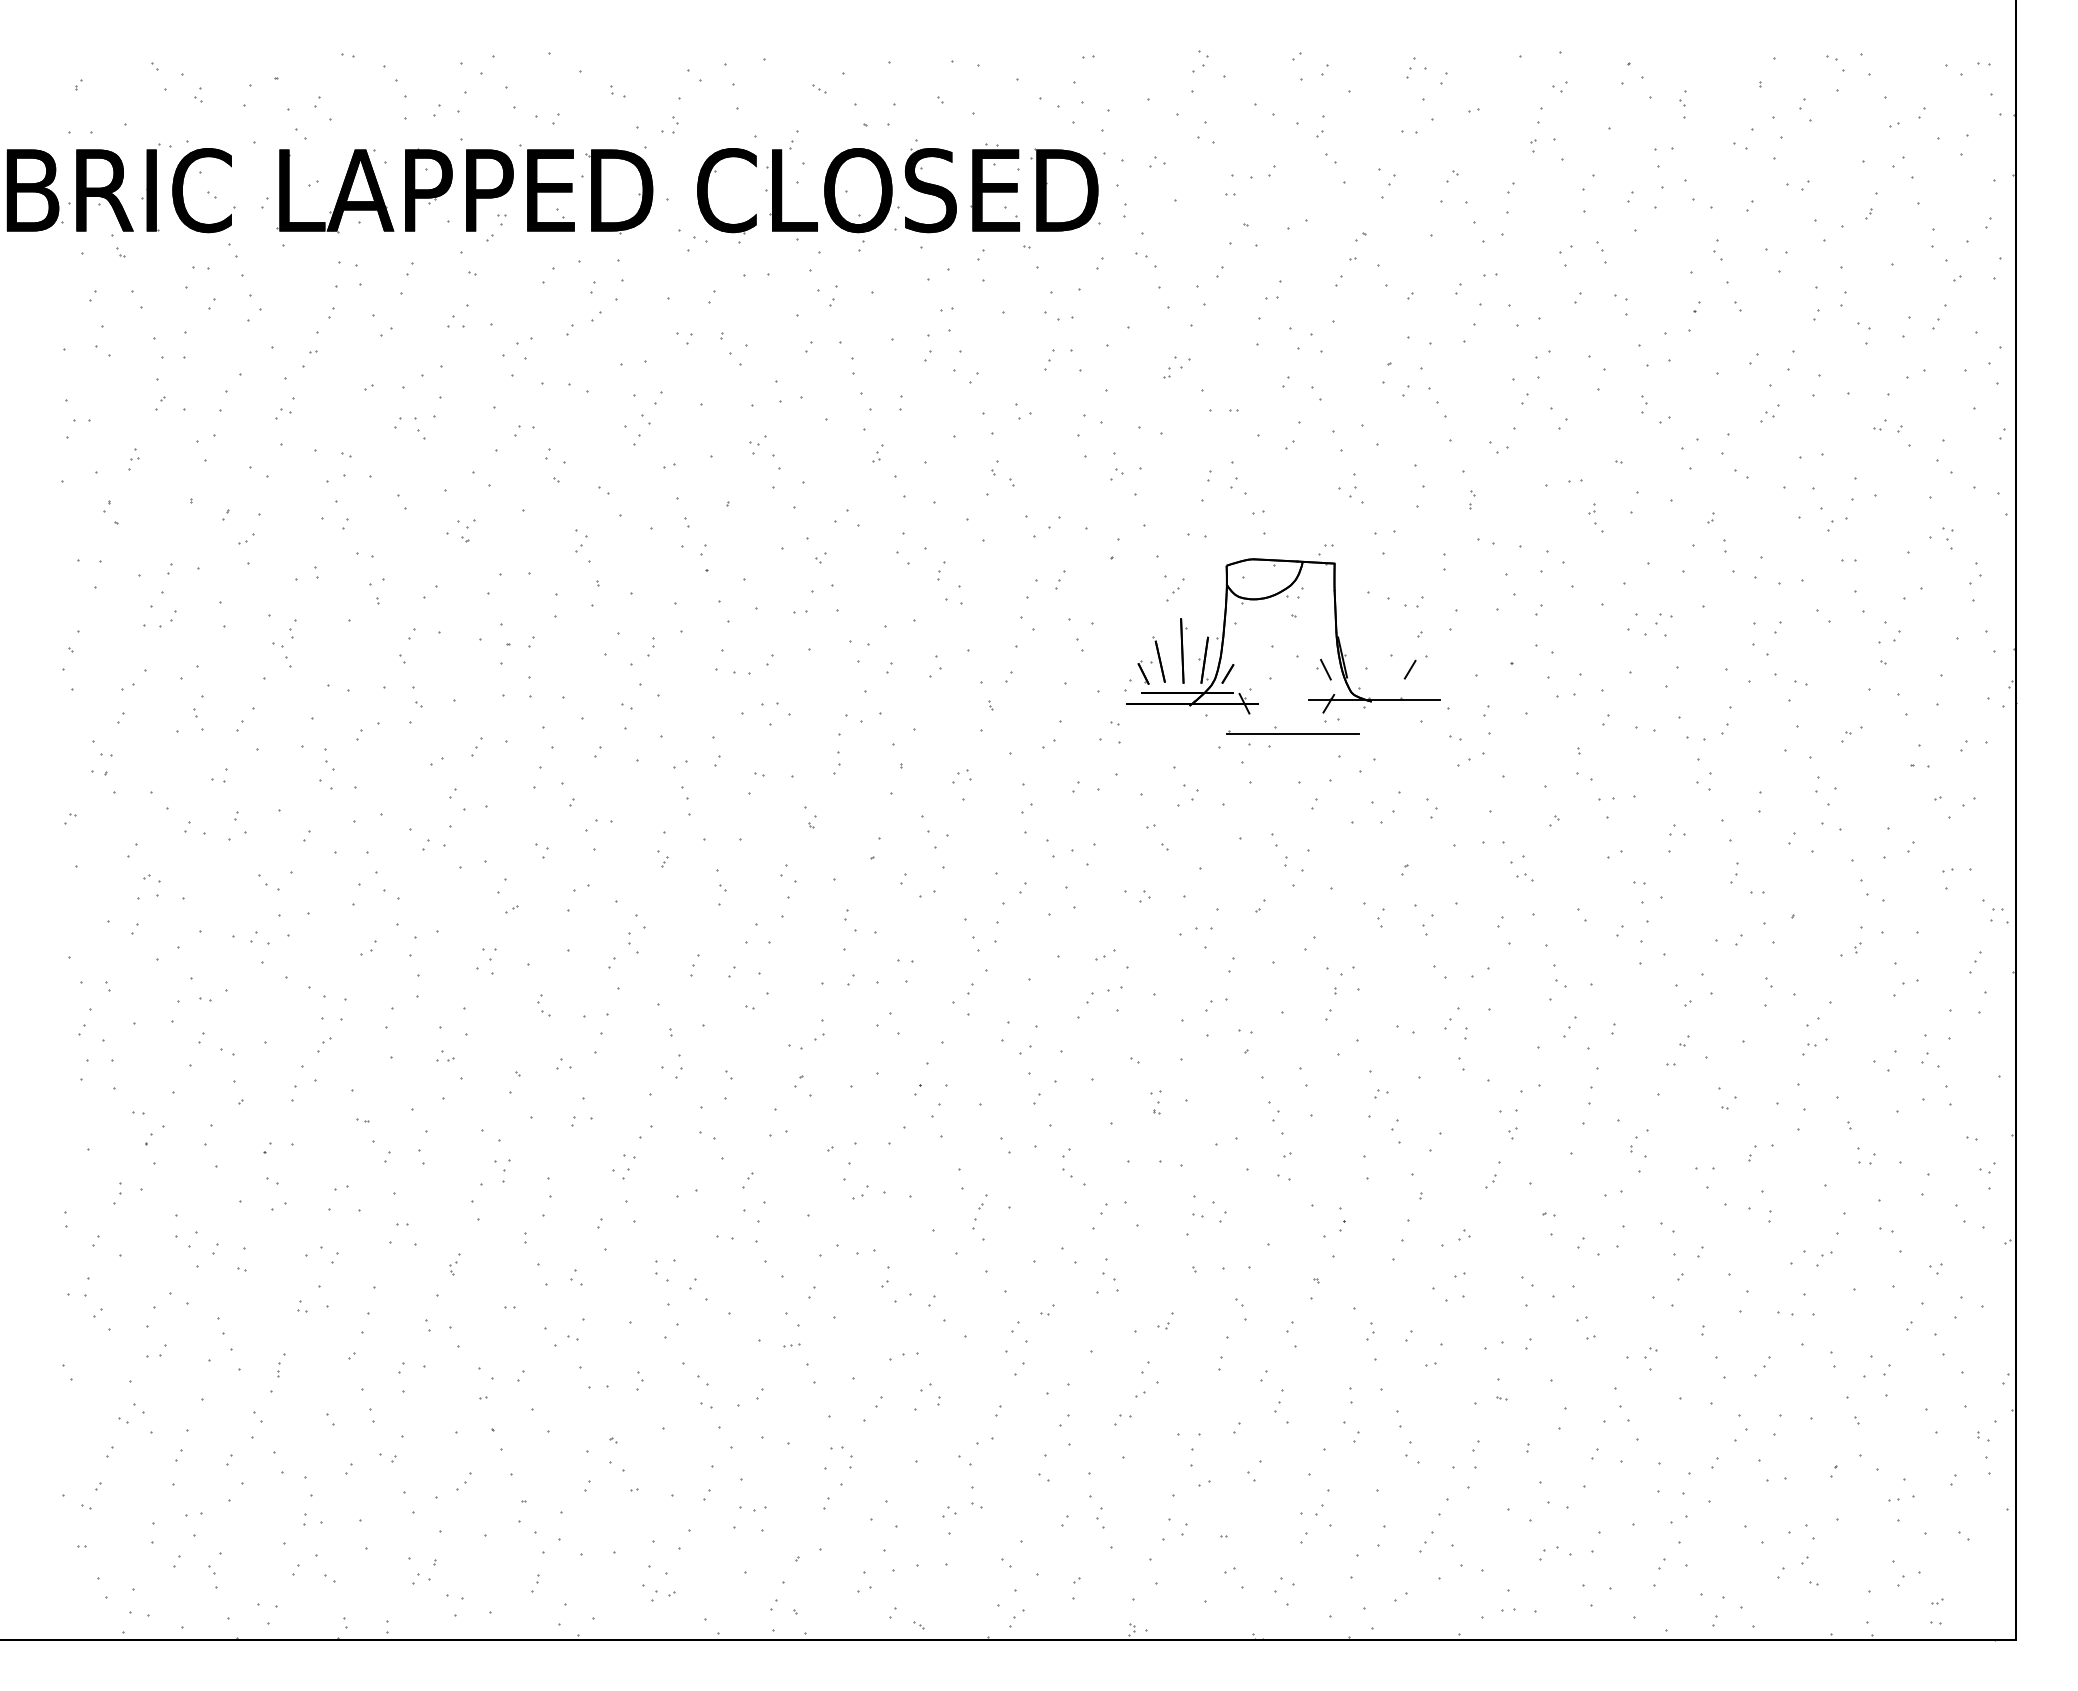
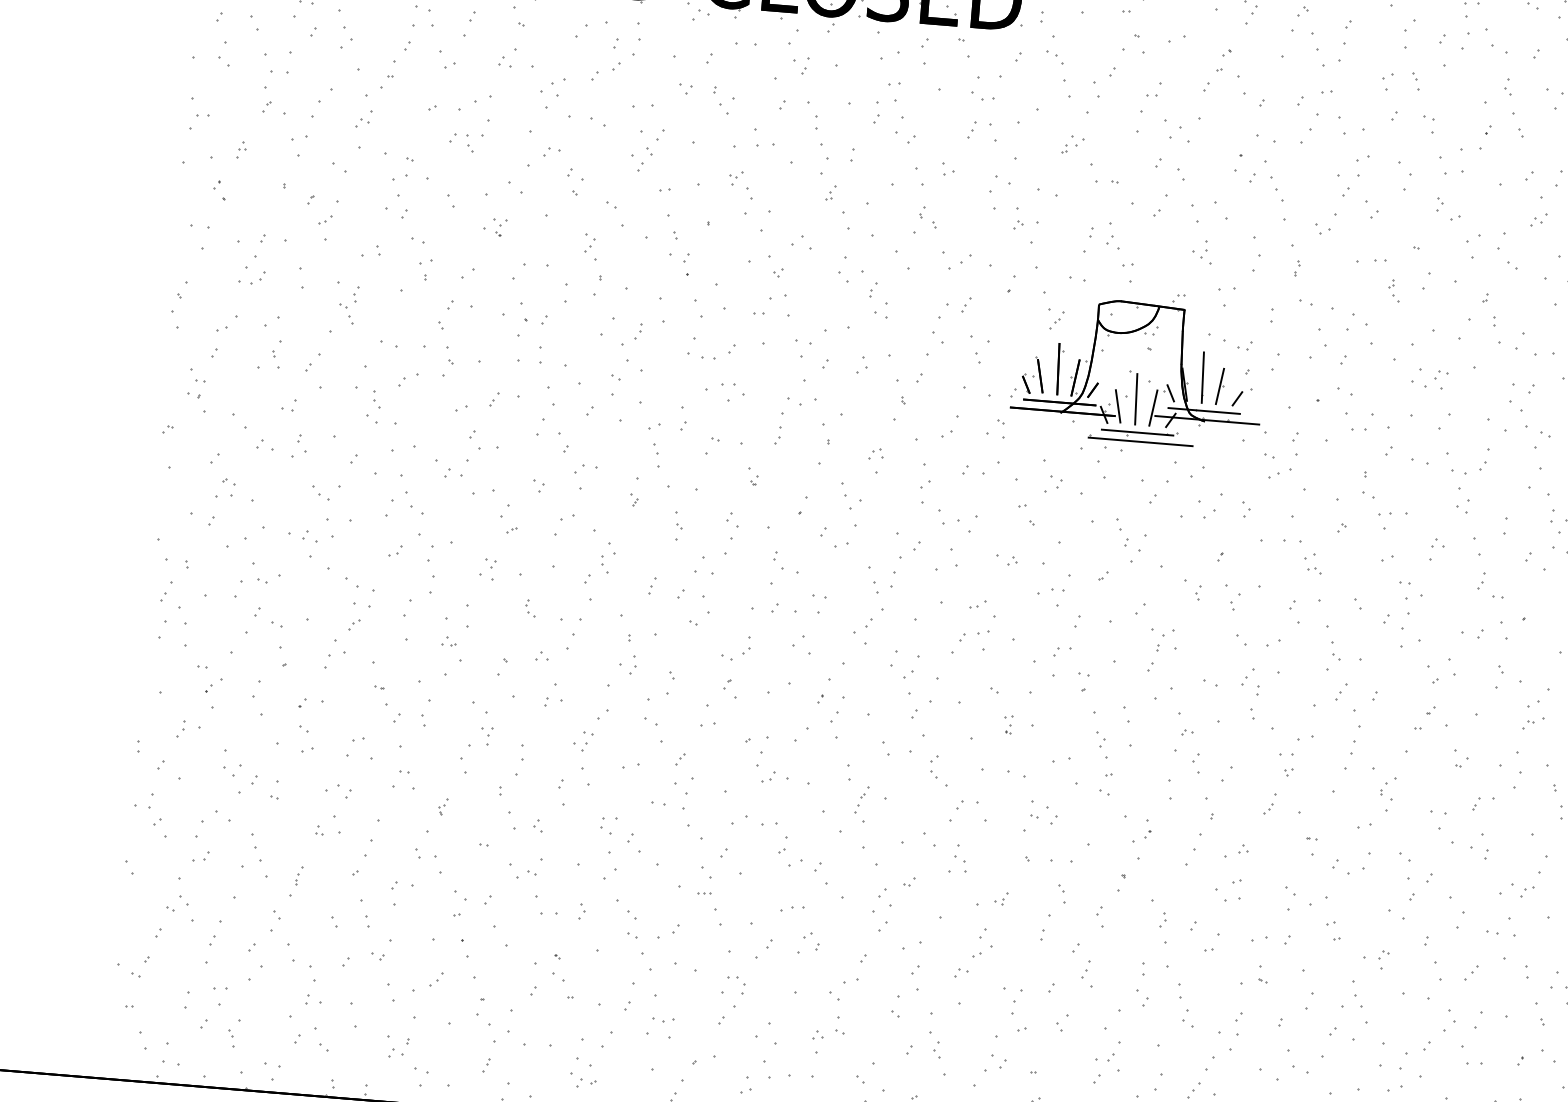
line: (1364, 646) -> (1202, 377), added
line: (1386, 655) -> (1219, 386), added
line: (1283, 680) -> (1136, 399), added
line: (1369, 688) -> (1204, 411), added
line: (1305, 689) -> (1153, 407), added
line: (1260, 691) -> (1117, 406), added
line: (1288, 722) -> (1137, 432), added

